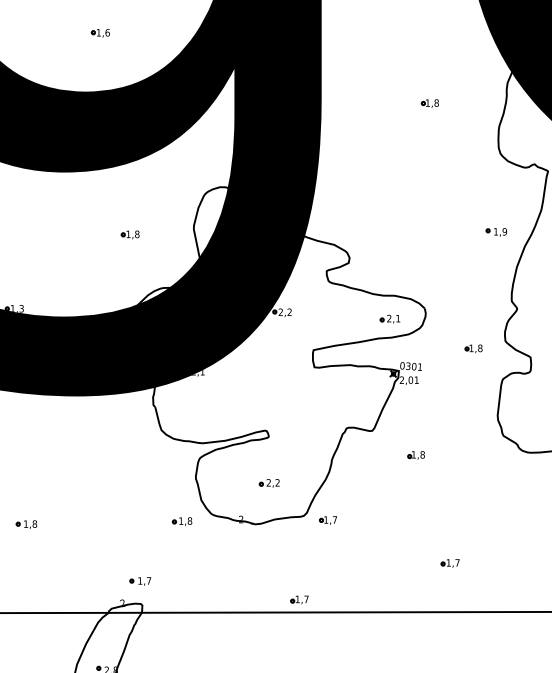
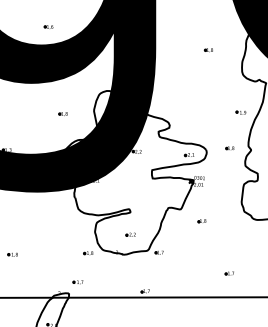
part: (99, 31) -> (48, 26), moved
part: (472, 348) -> (229, 148), moved
part: (447, 562) -> (228, 273), moved
part: (139, 581) -> (77, 282), moved

